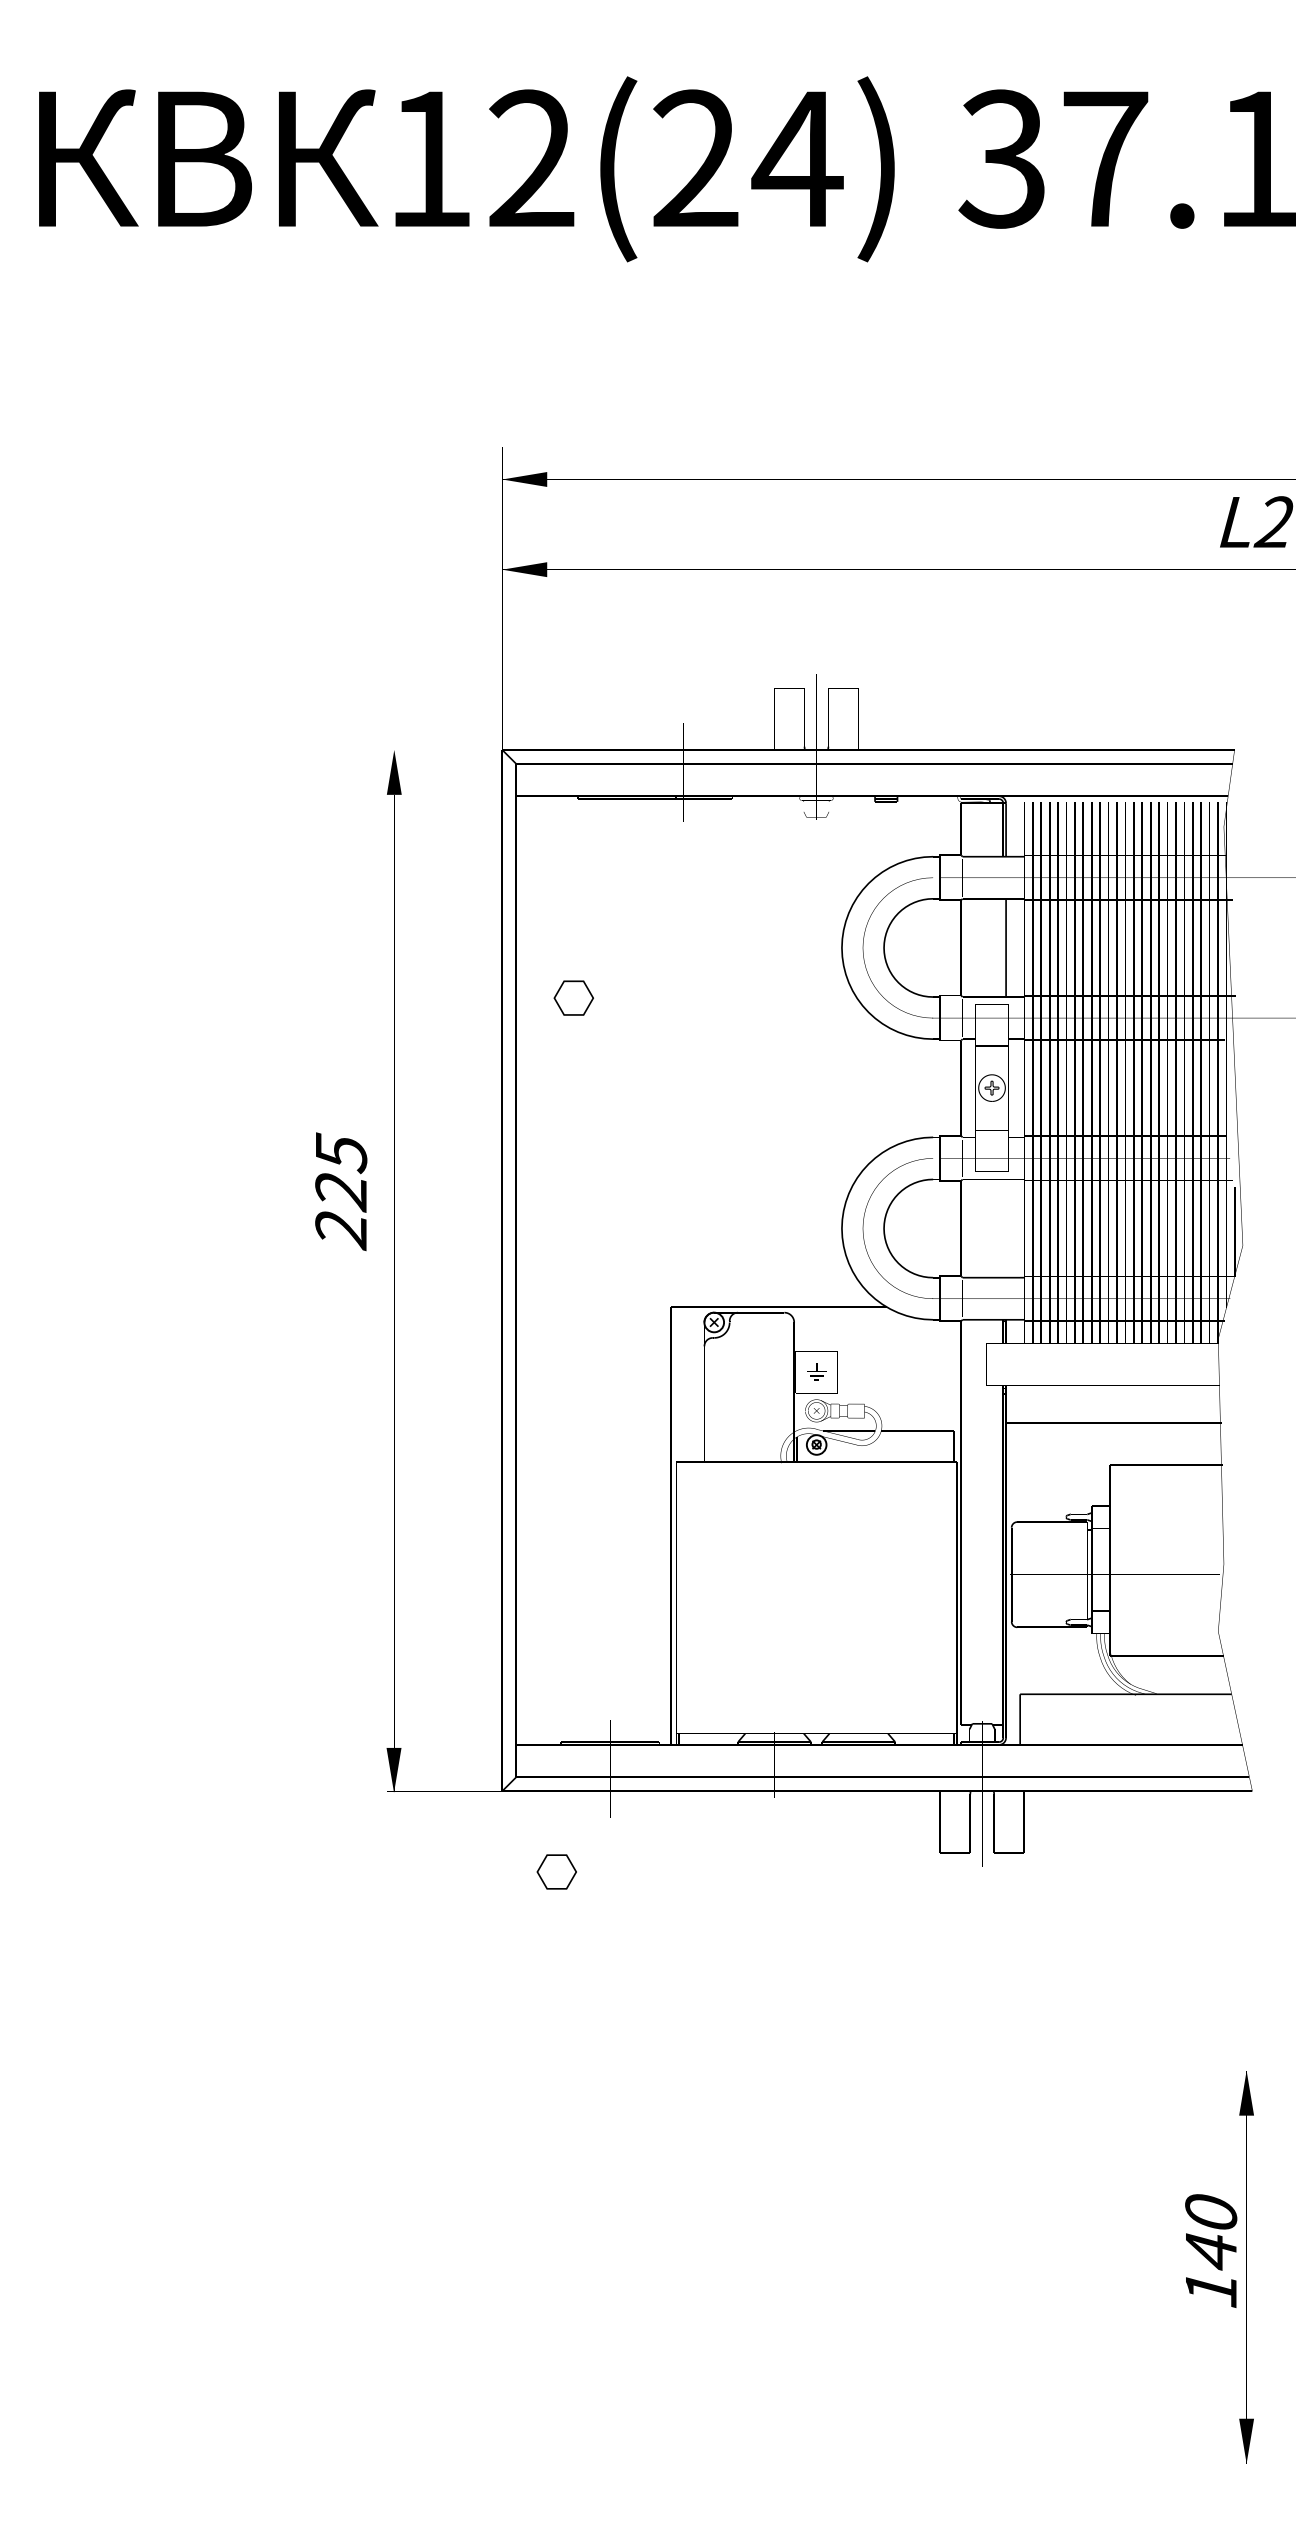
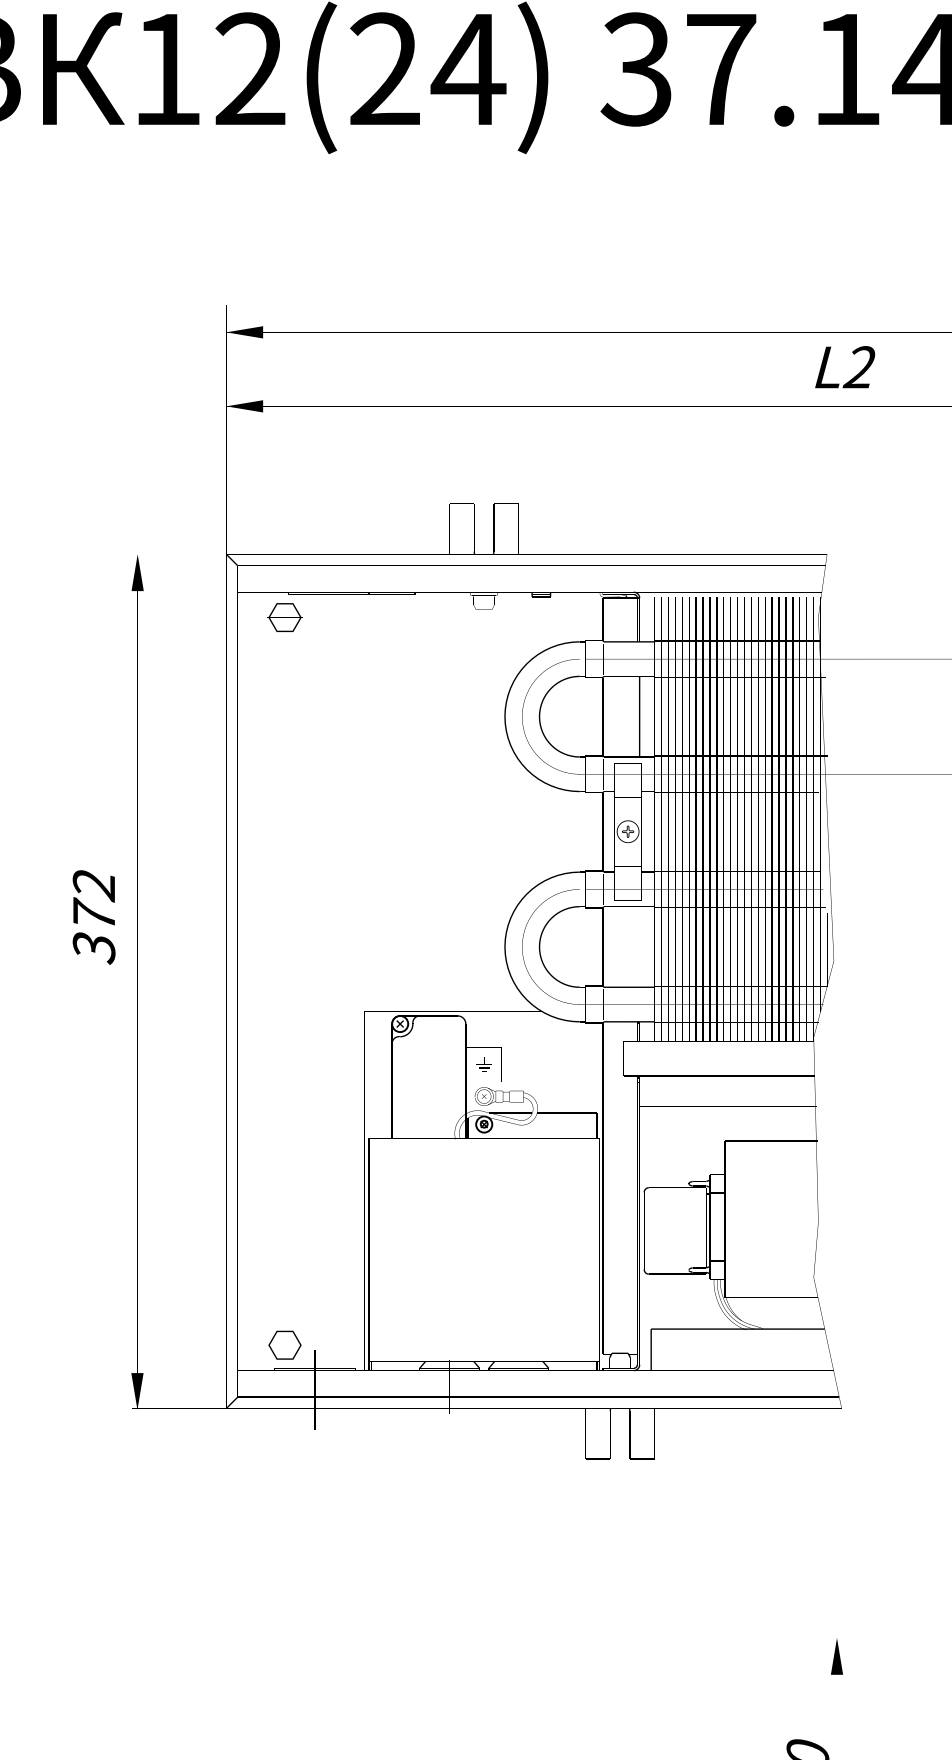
part: (573, 997) -> (284, 617), moved
text: (341, 1191) -> (94, 916), 225 -> 372
part: (556, 1871) -> (284, 1344), moved

